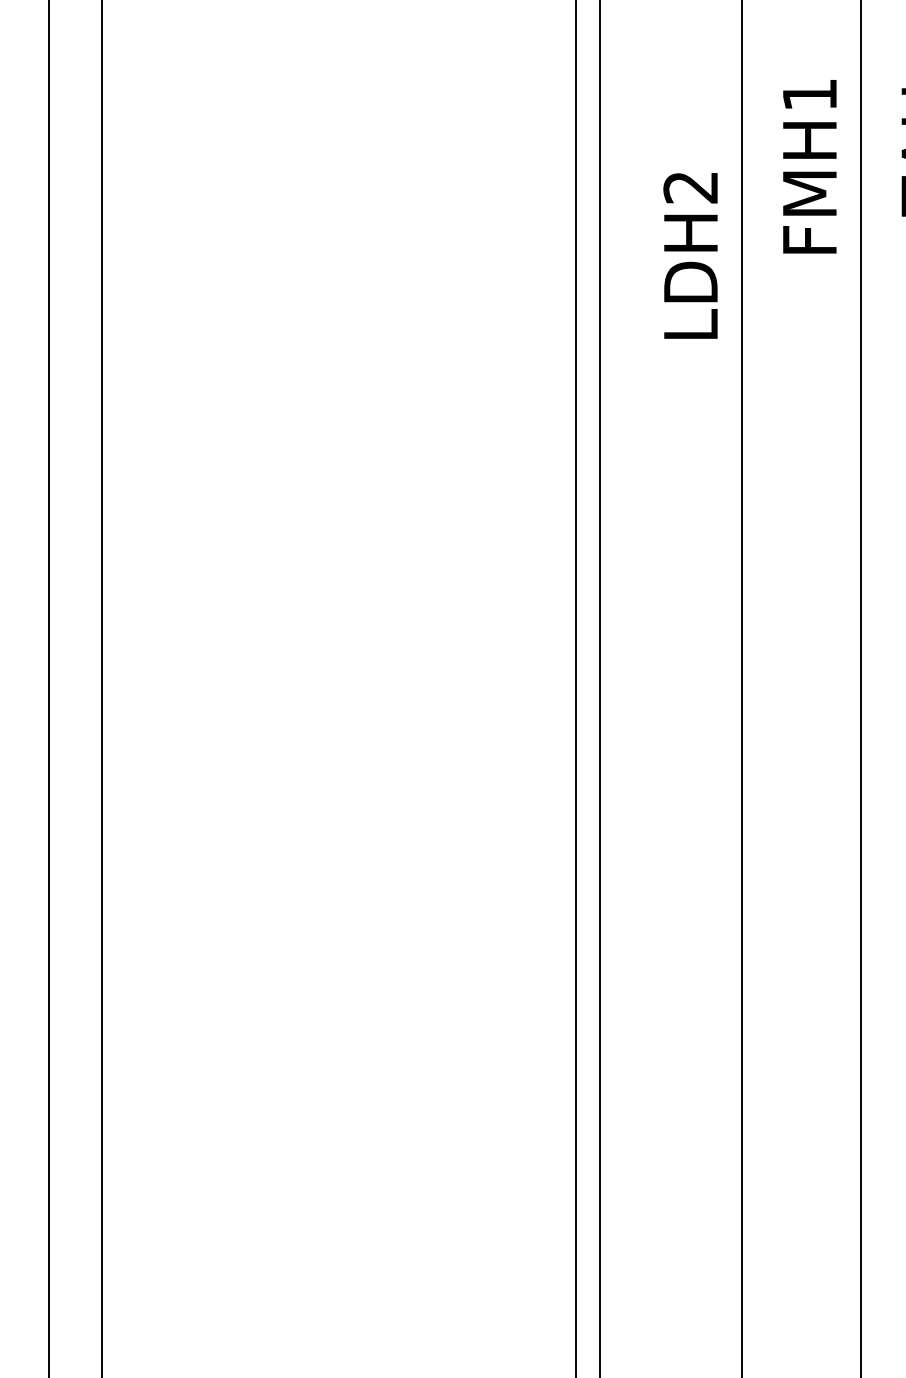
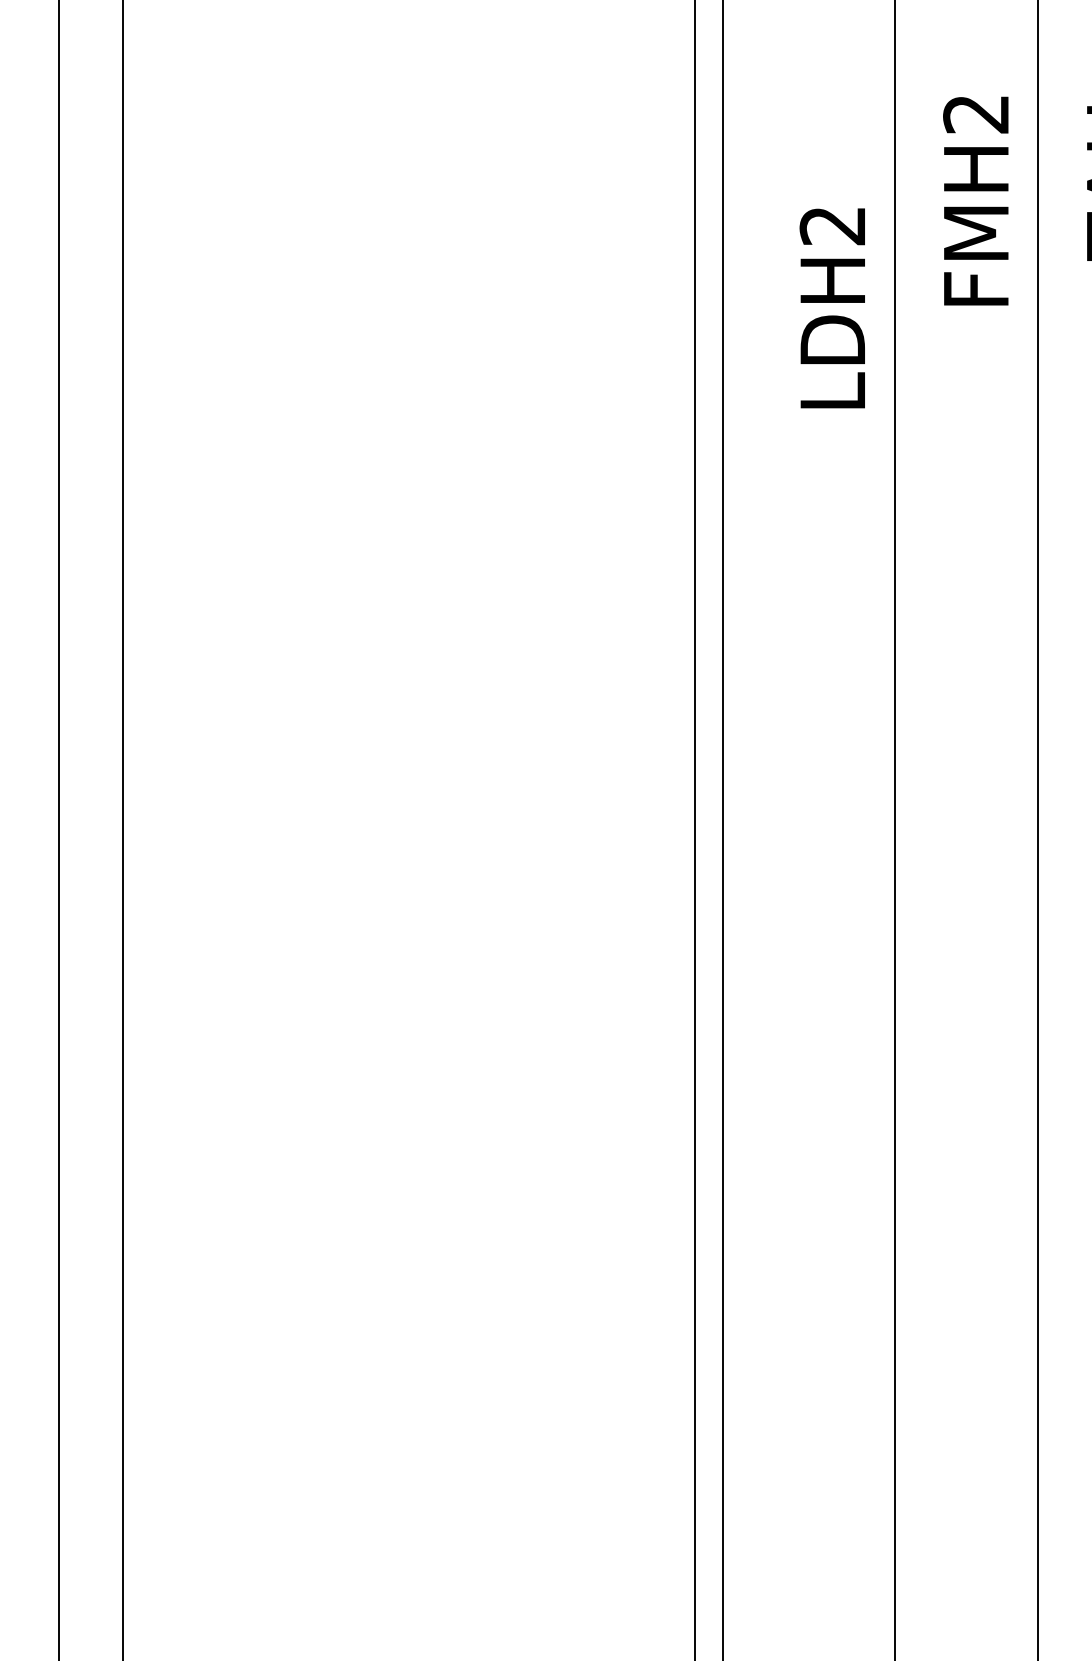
text: (809, 95) -> (975, 114), FMH1 -> FMH2

